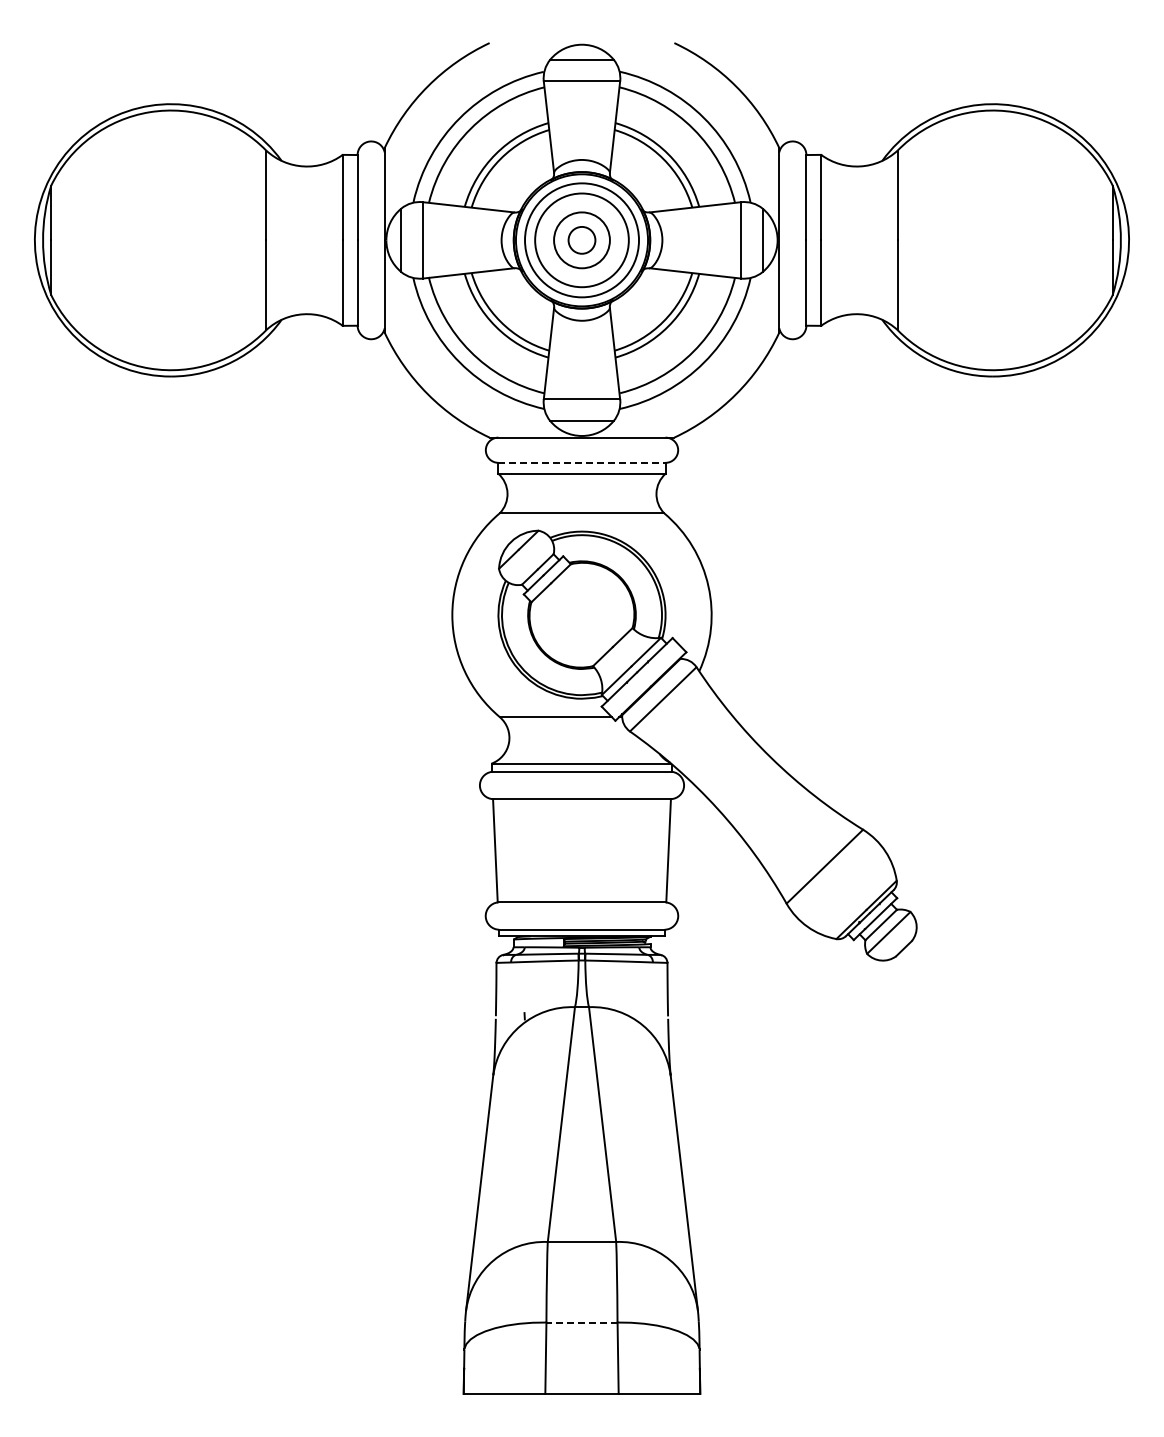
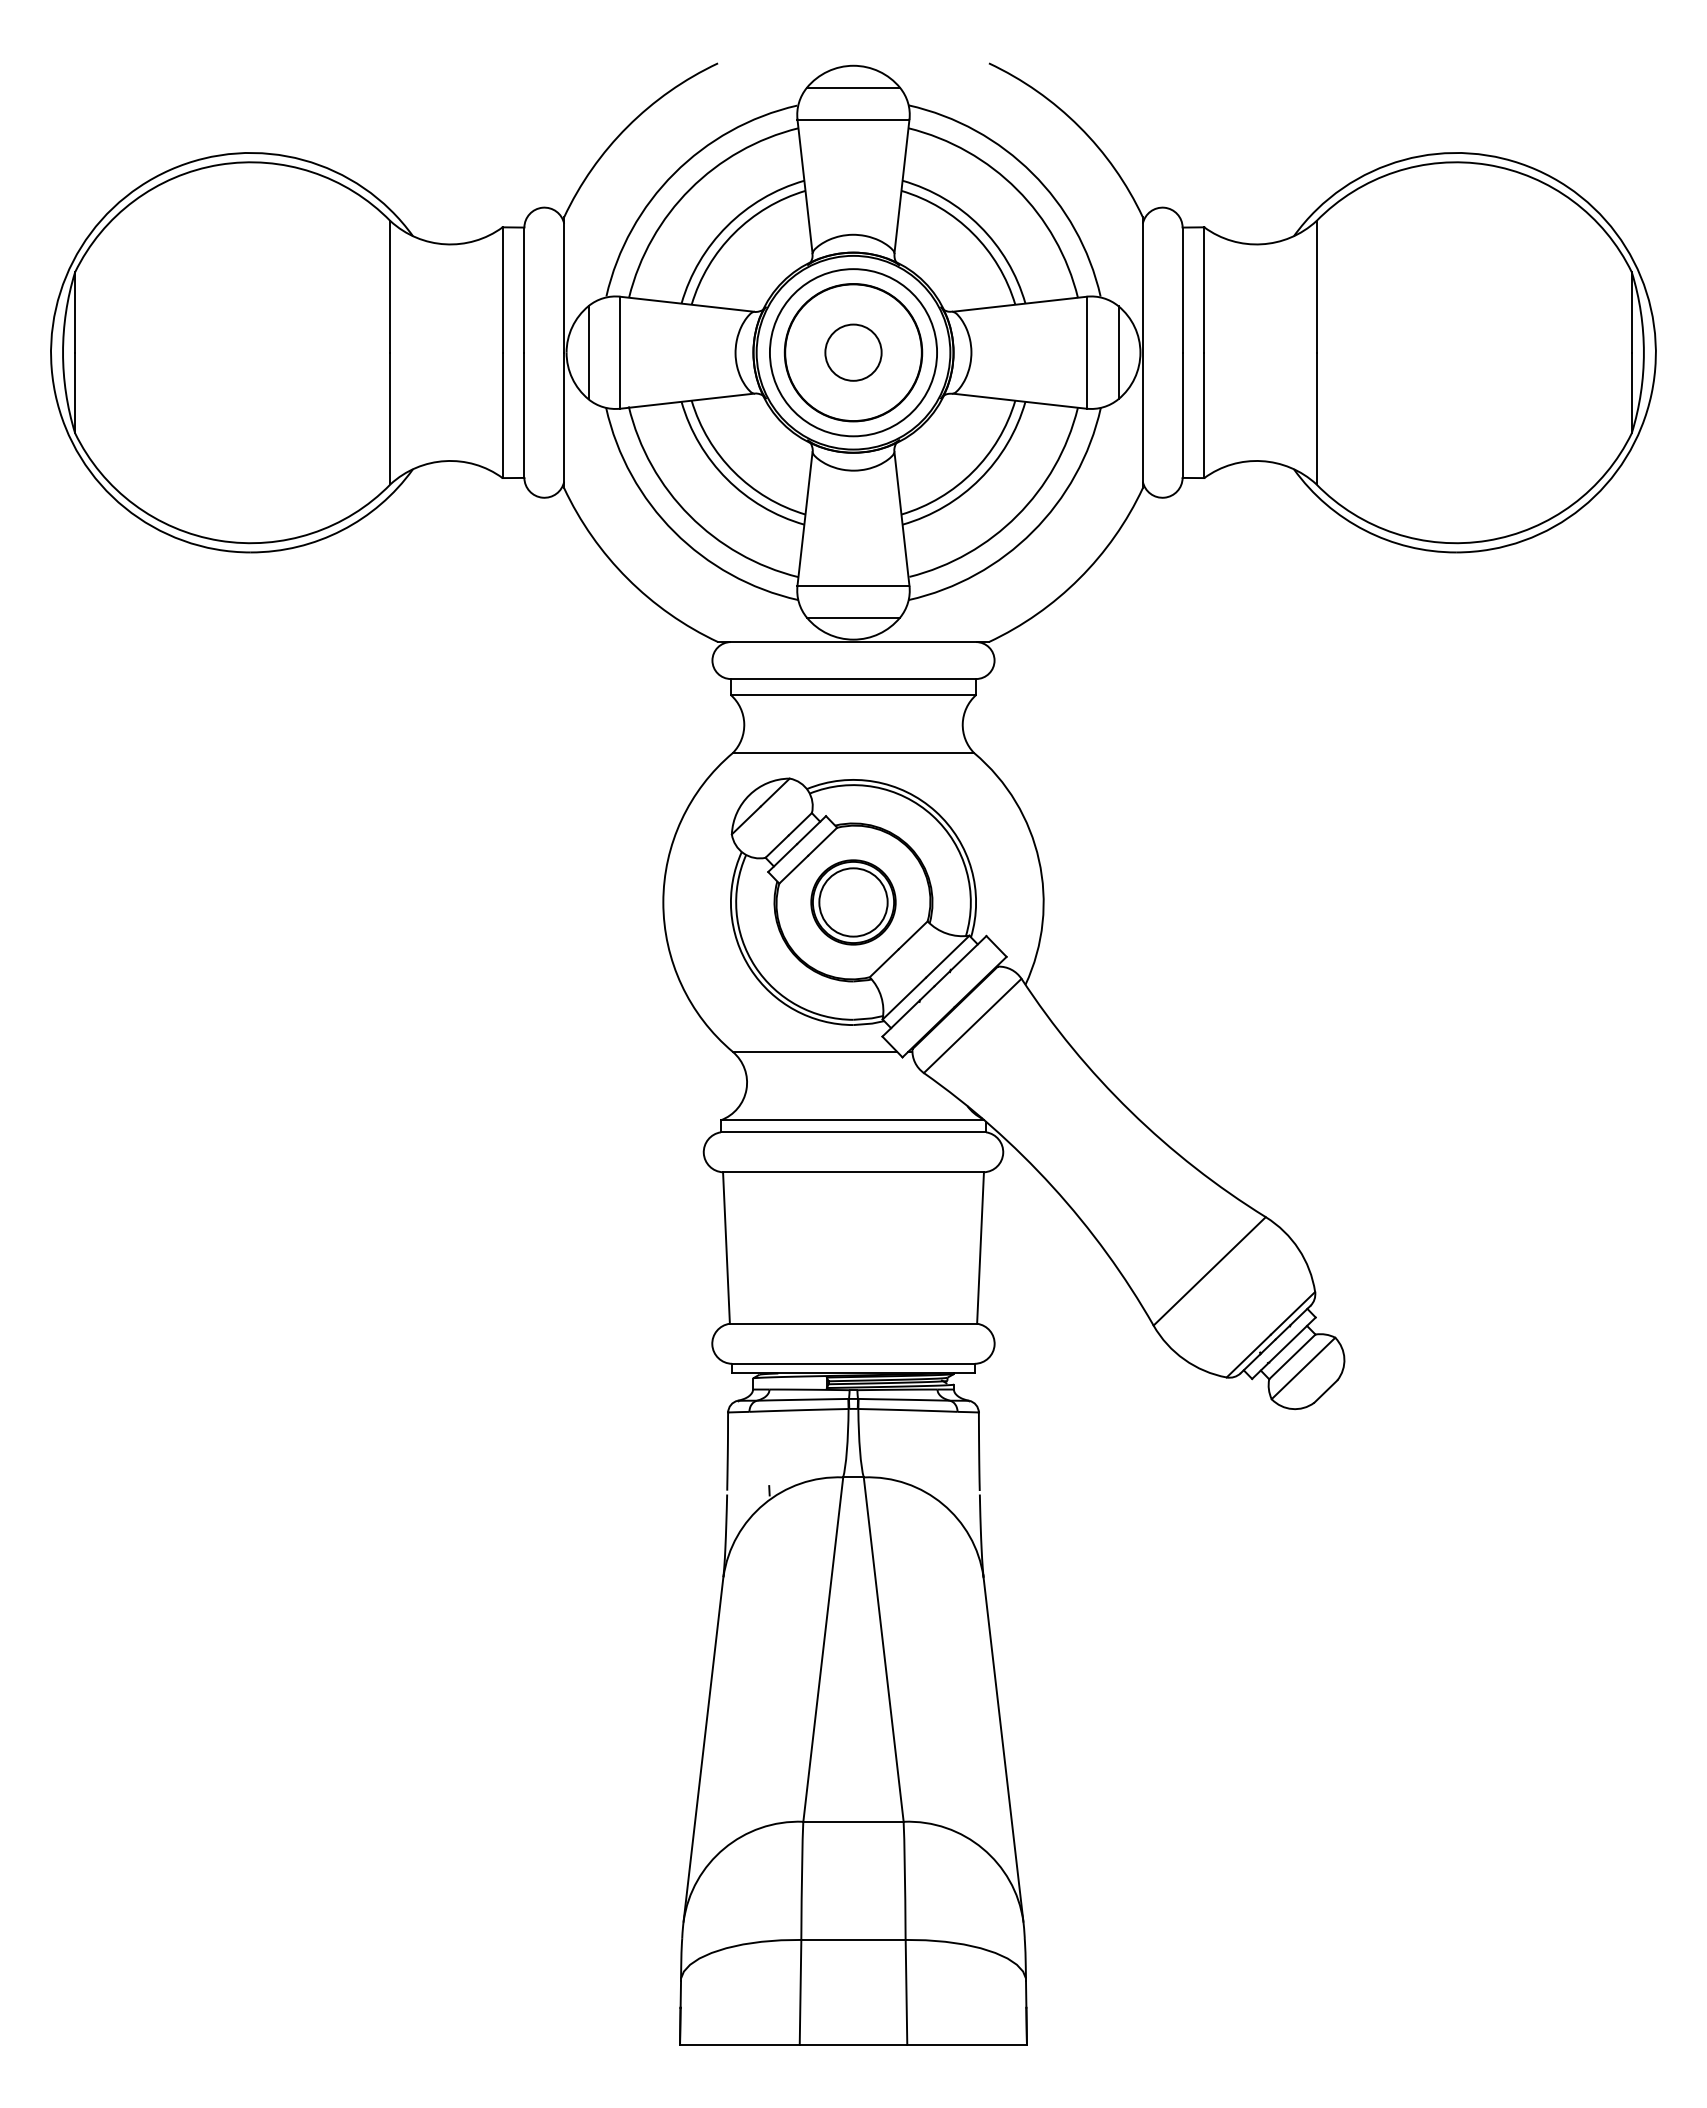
circle: (581, 239) -> (852, 351), size x1.67
circle: (581, 240) -> (852, 352), size x1.43
line: (582, 462) -> (854, 678), dashed -> solid
part: (581, 614) -> (852, 901), added
line: (582, 1322) -> (854, 1939), dashed -> solid

